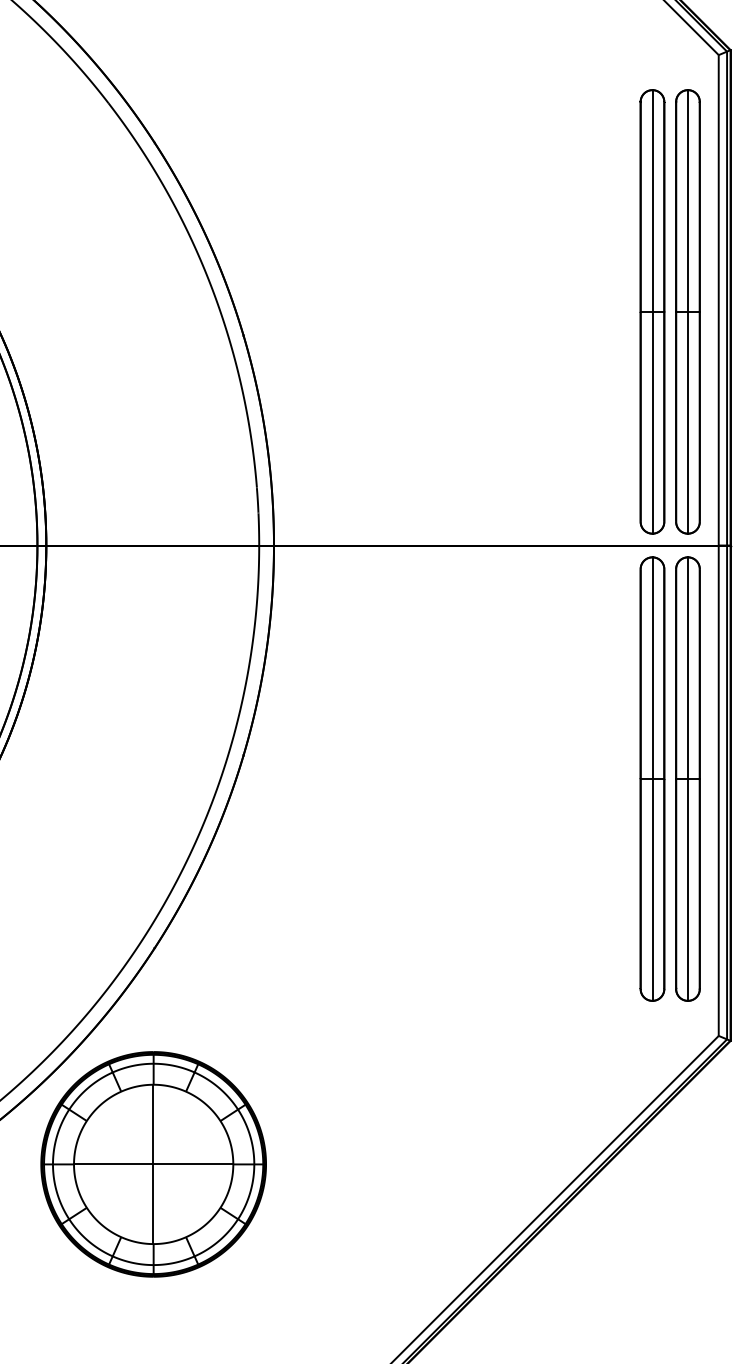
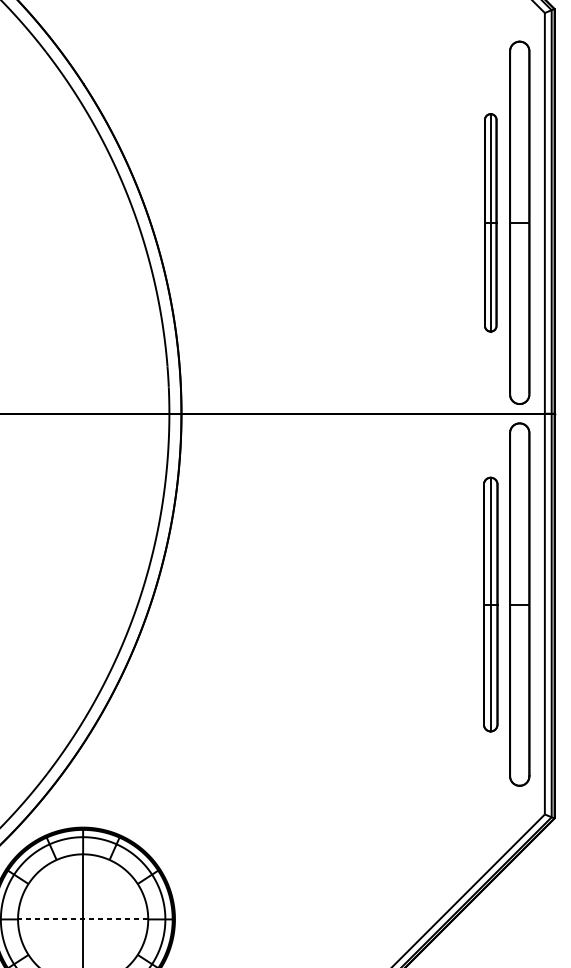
part: (652, 311) -> (490, 222), size x0.6
line: (687, 311) -> (519, 222), removed
part: (652, 778) -> (490, 604), size x0.7
line: (687, 778) -> (519, 604), removed
line: (153, 1164) -> (83, 919), solid -> dashed

